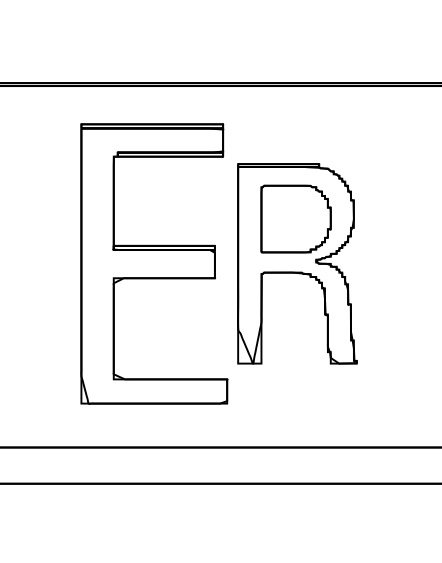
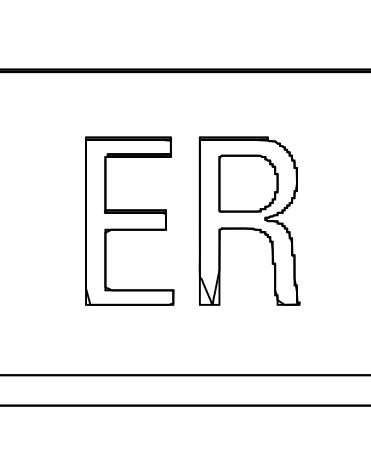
part: (154, 263) -> (129, 220), size x0.71

